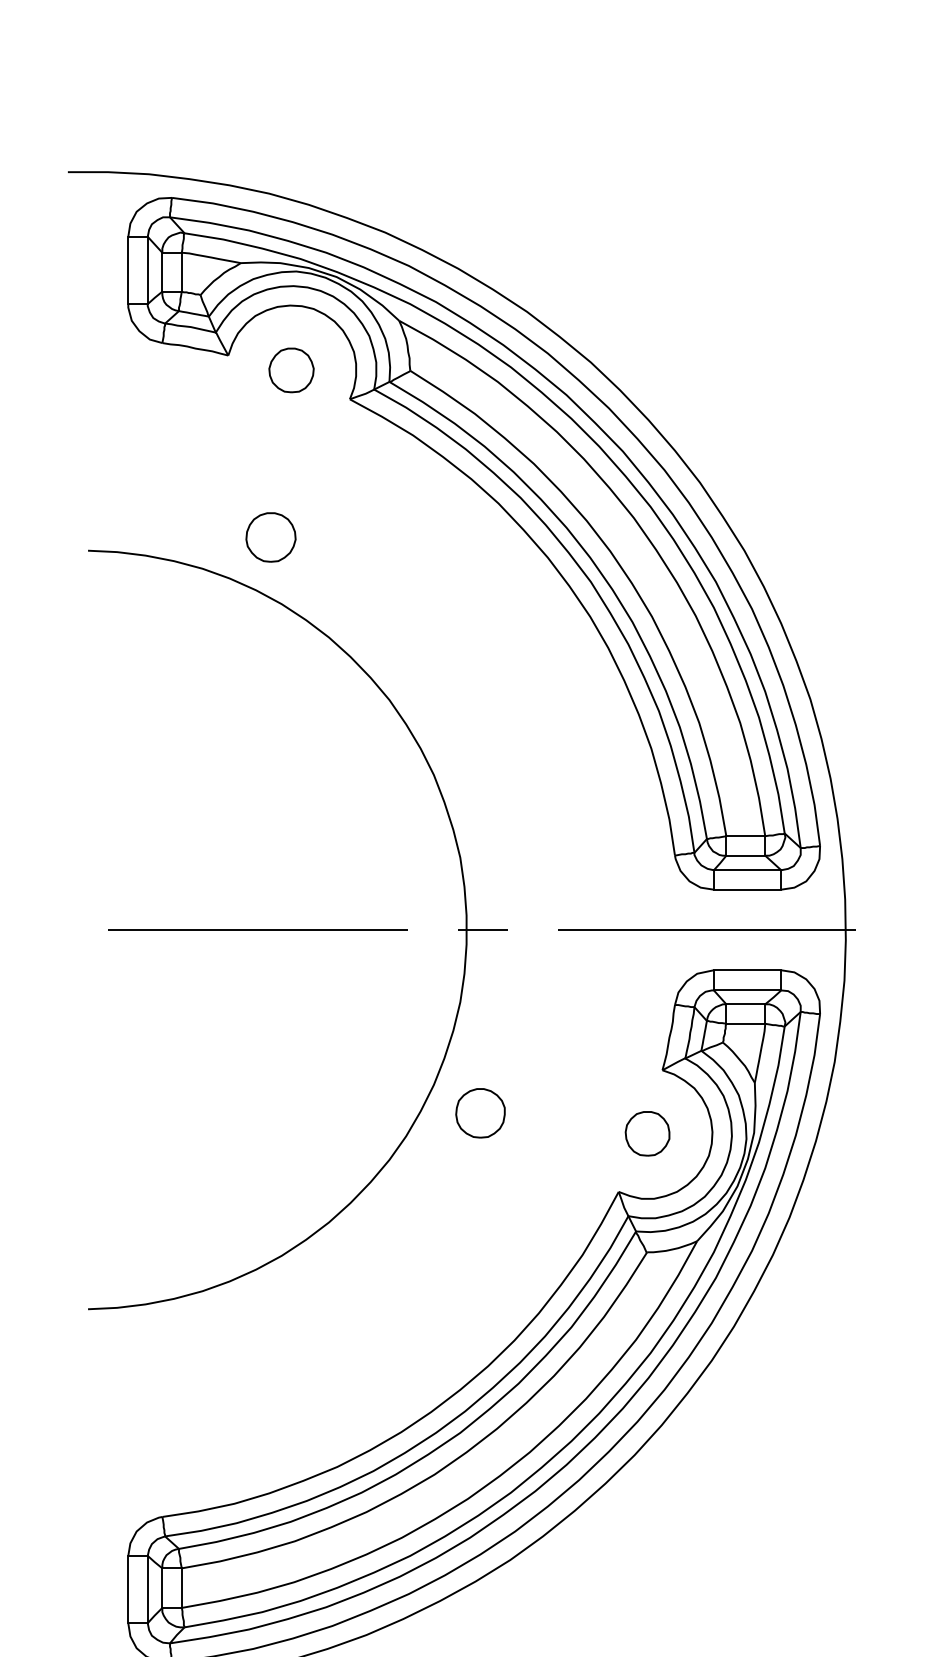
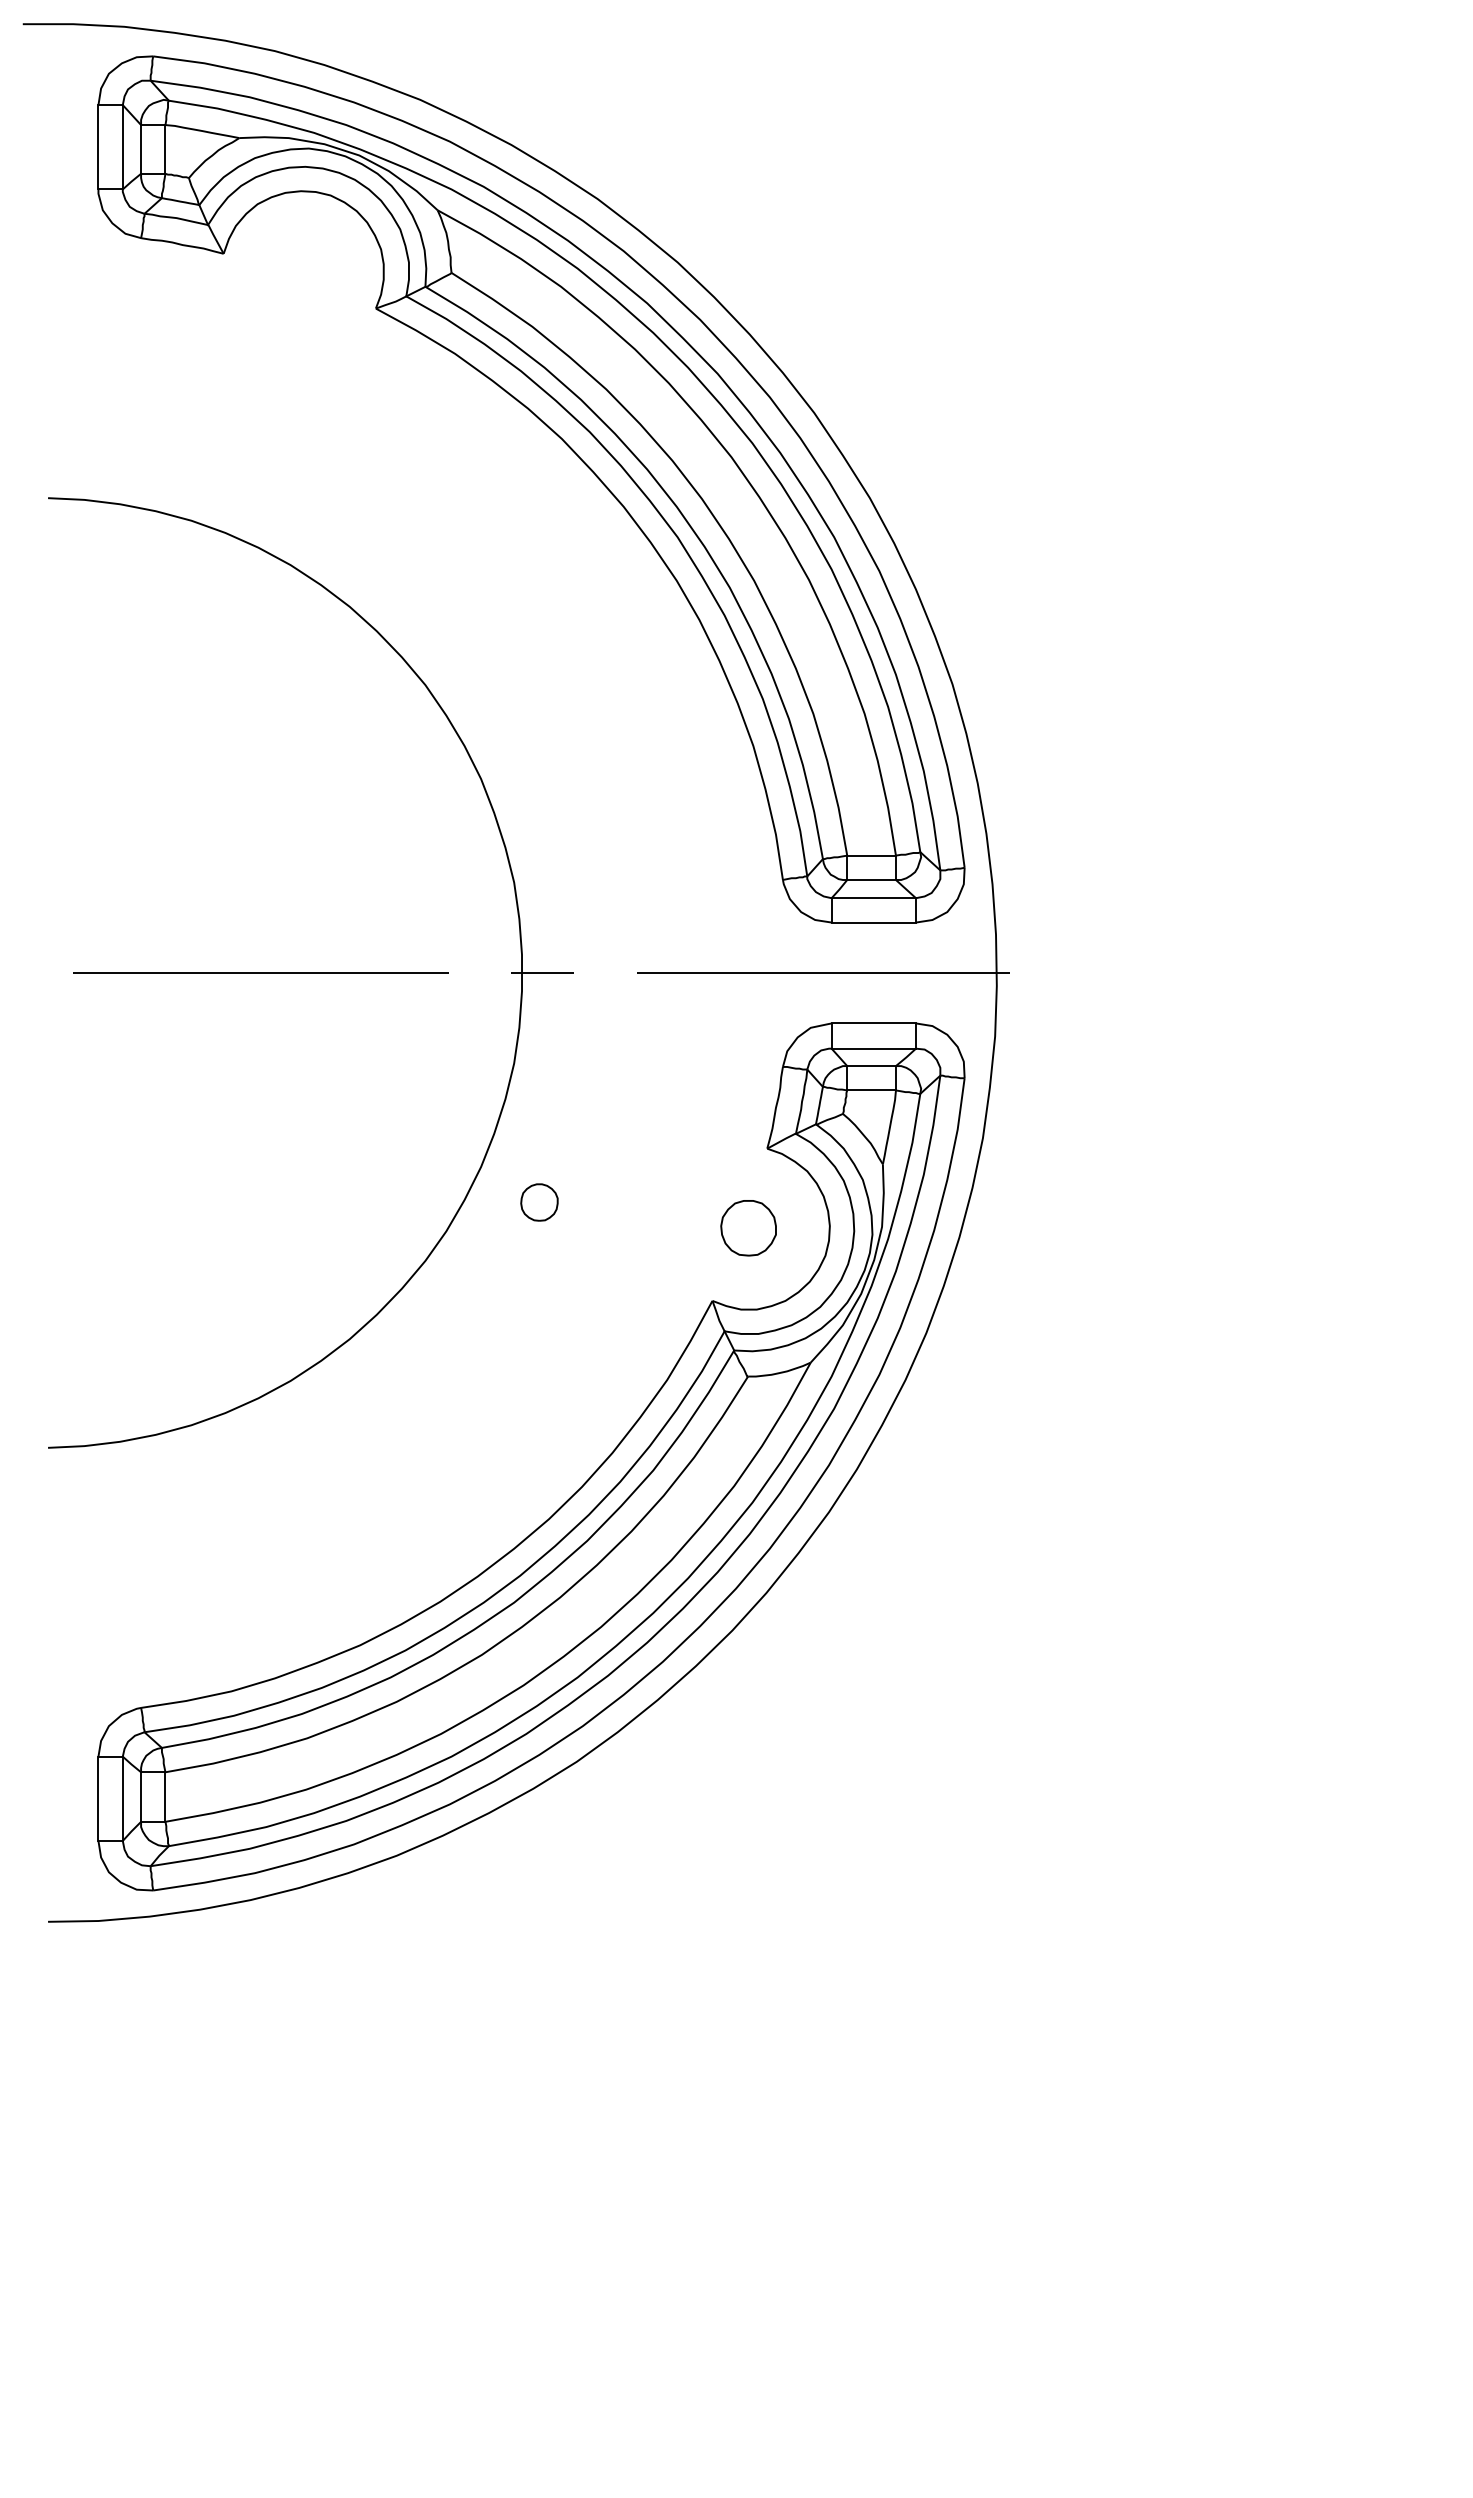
part: (291, 370) -> (302, 272), removed
part: (270, 537) -> (276, 481), removed
part: (480, 1113) -> (539, 1202), size x0.6

